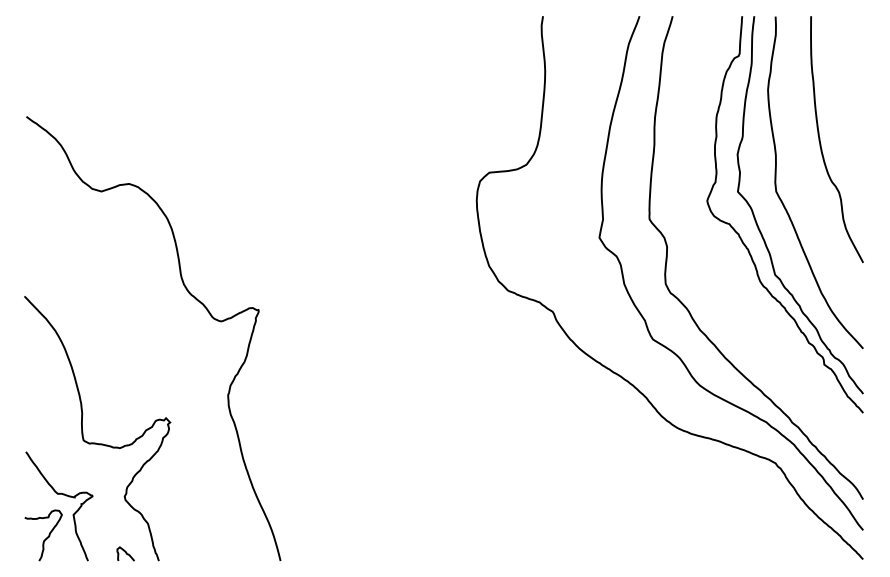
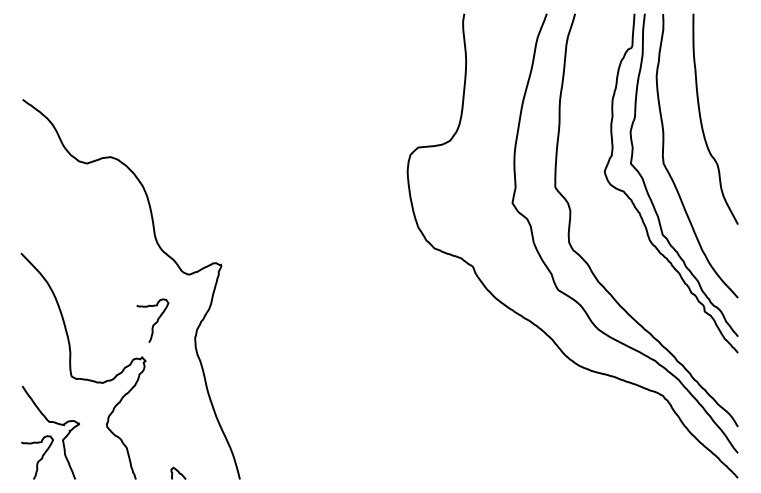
curve: (181, 377) -> (155, 322), added
curve: (125, 553) -> (178, 473), moved

